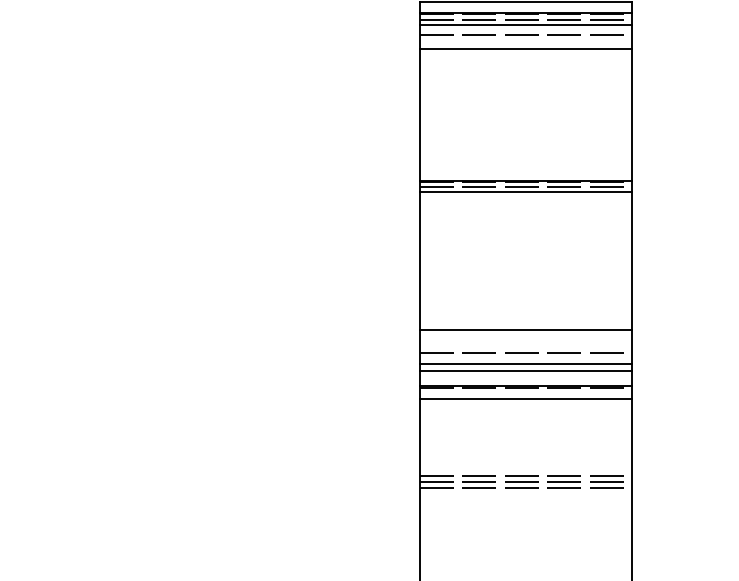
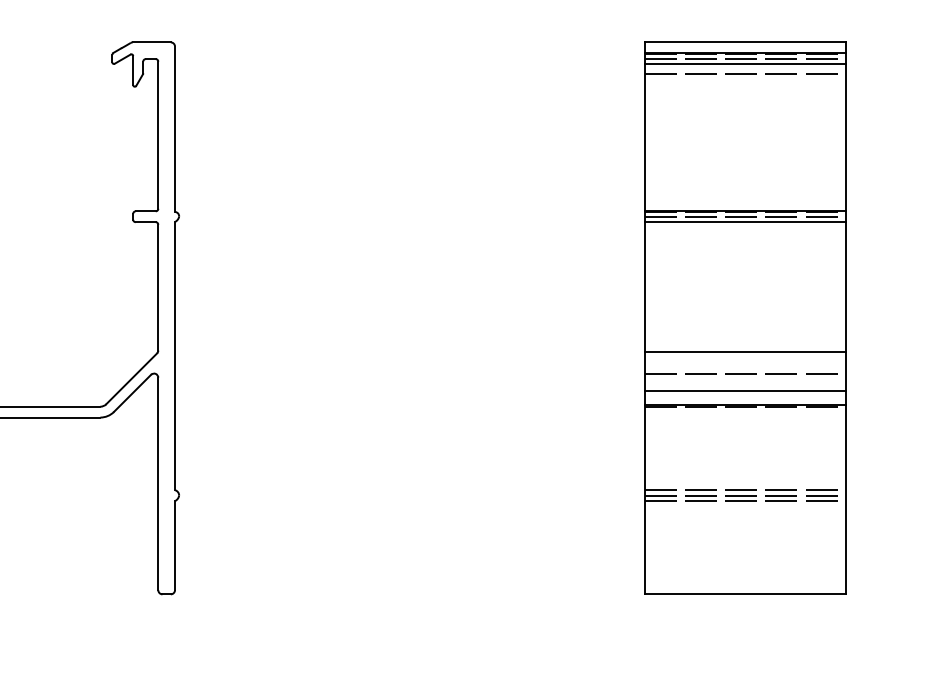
line: (525, 48) -> (744, 86), removed
line: (525, 364) -> (744, 384), removed
line: (525, 399) -> (744, 417), removed

